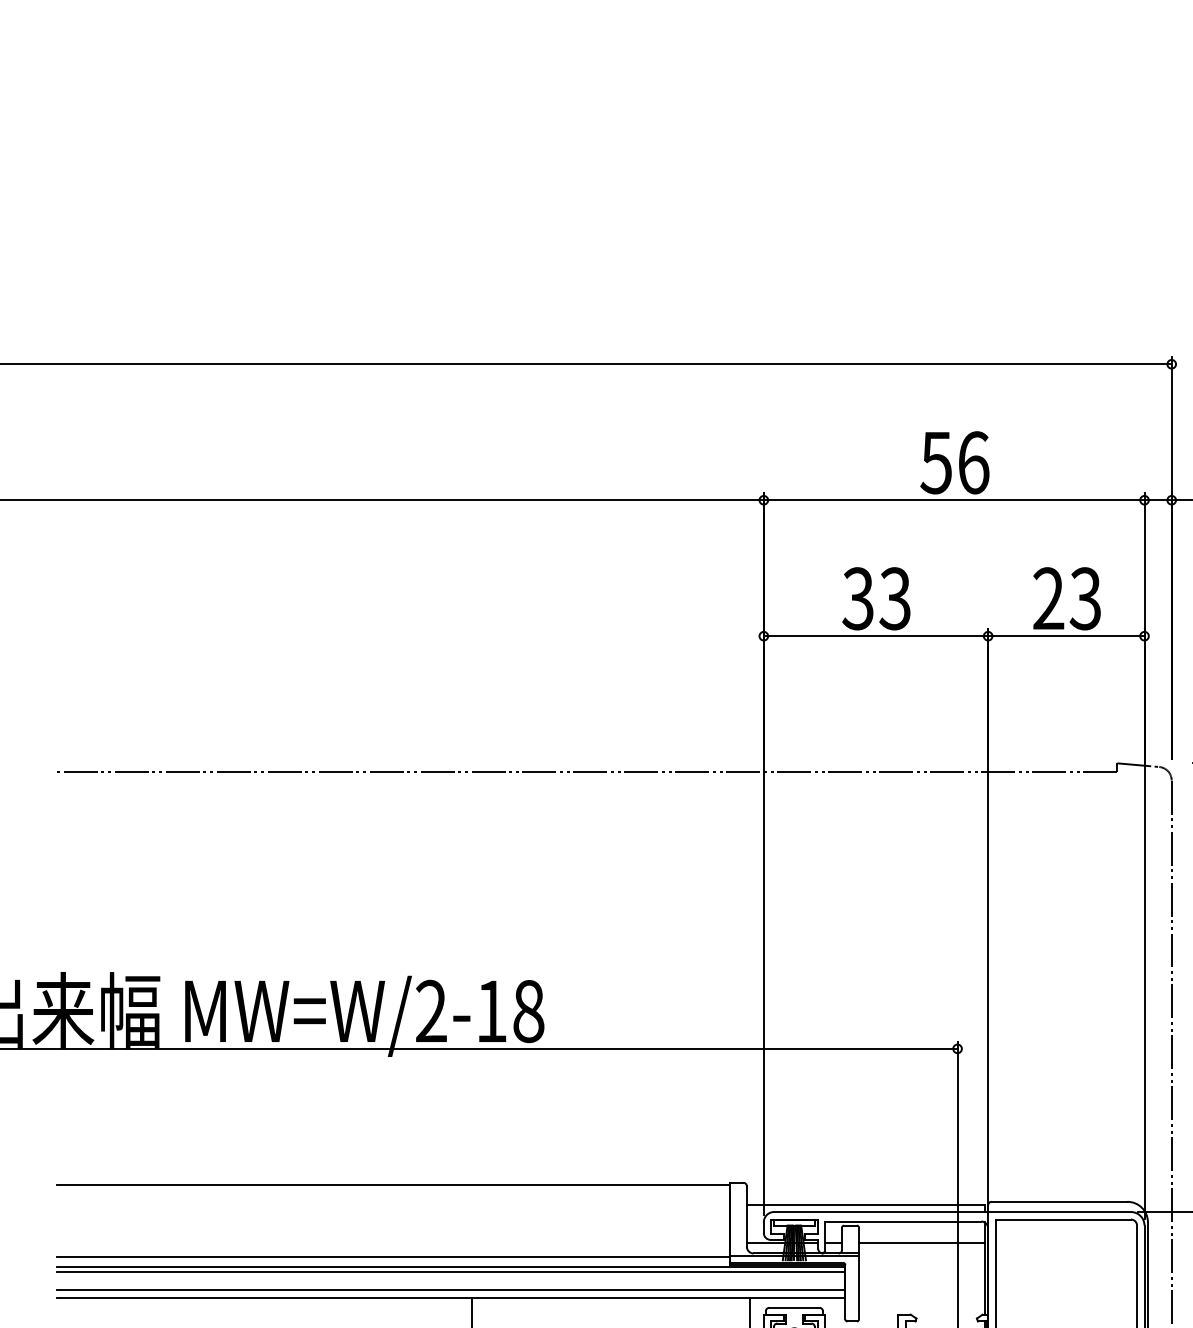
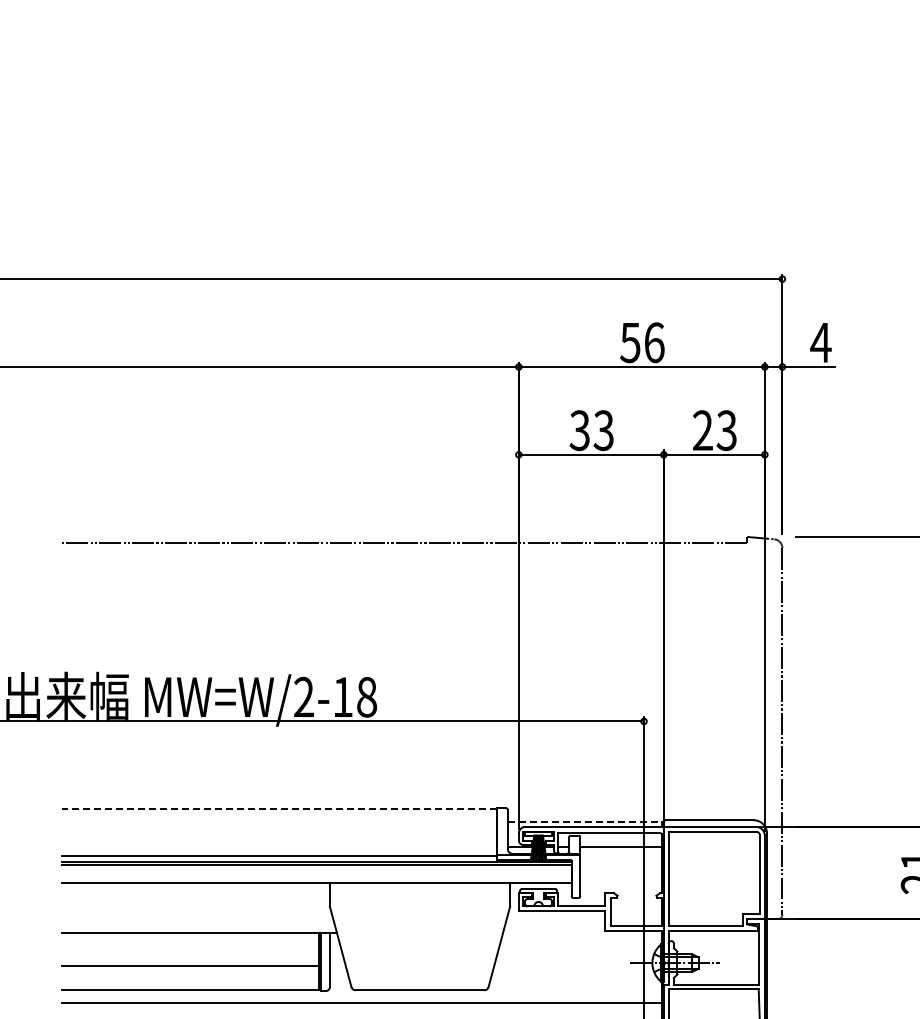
line: (391, 1185) -> (278, 809), solid -> dashed
line: (865, 1205) -> (584, 822), solid -> dashed
line: (450, 1290) -> (316, 877), removed

